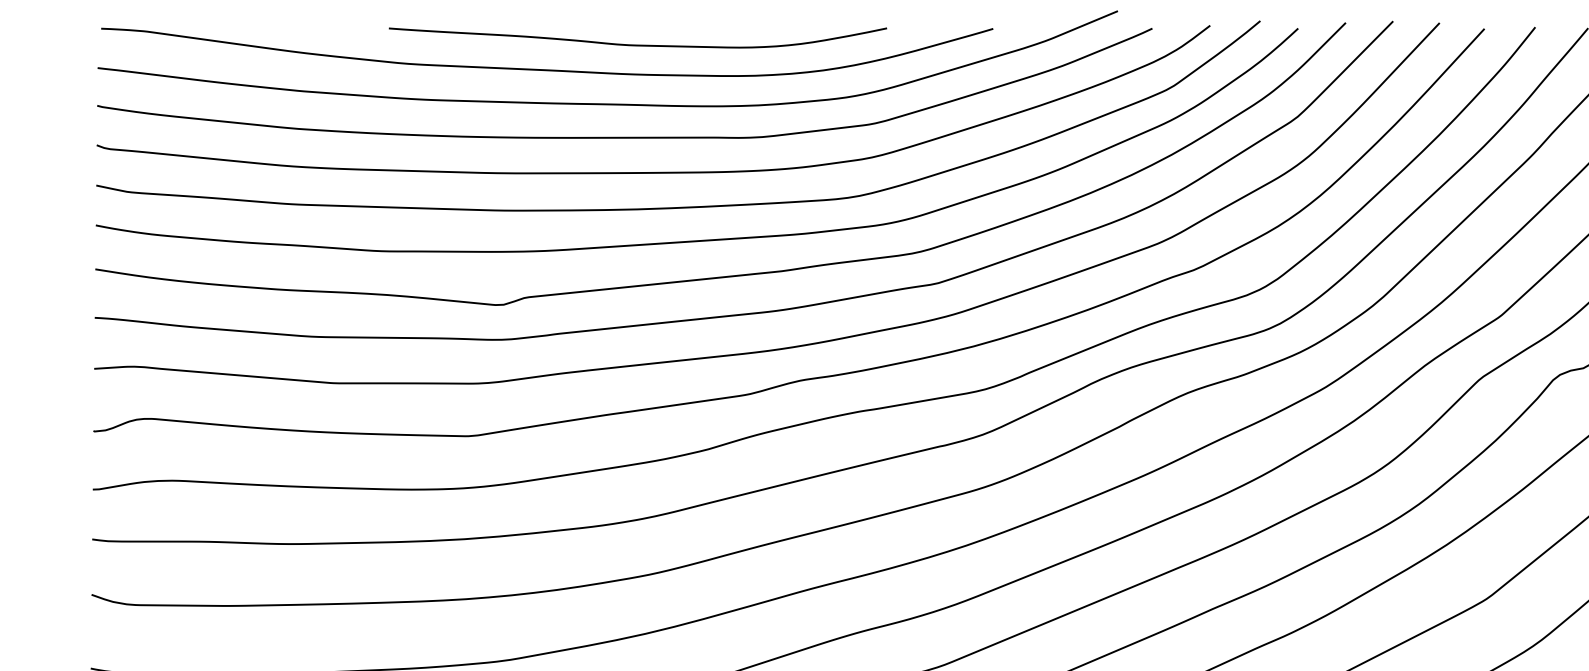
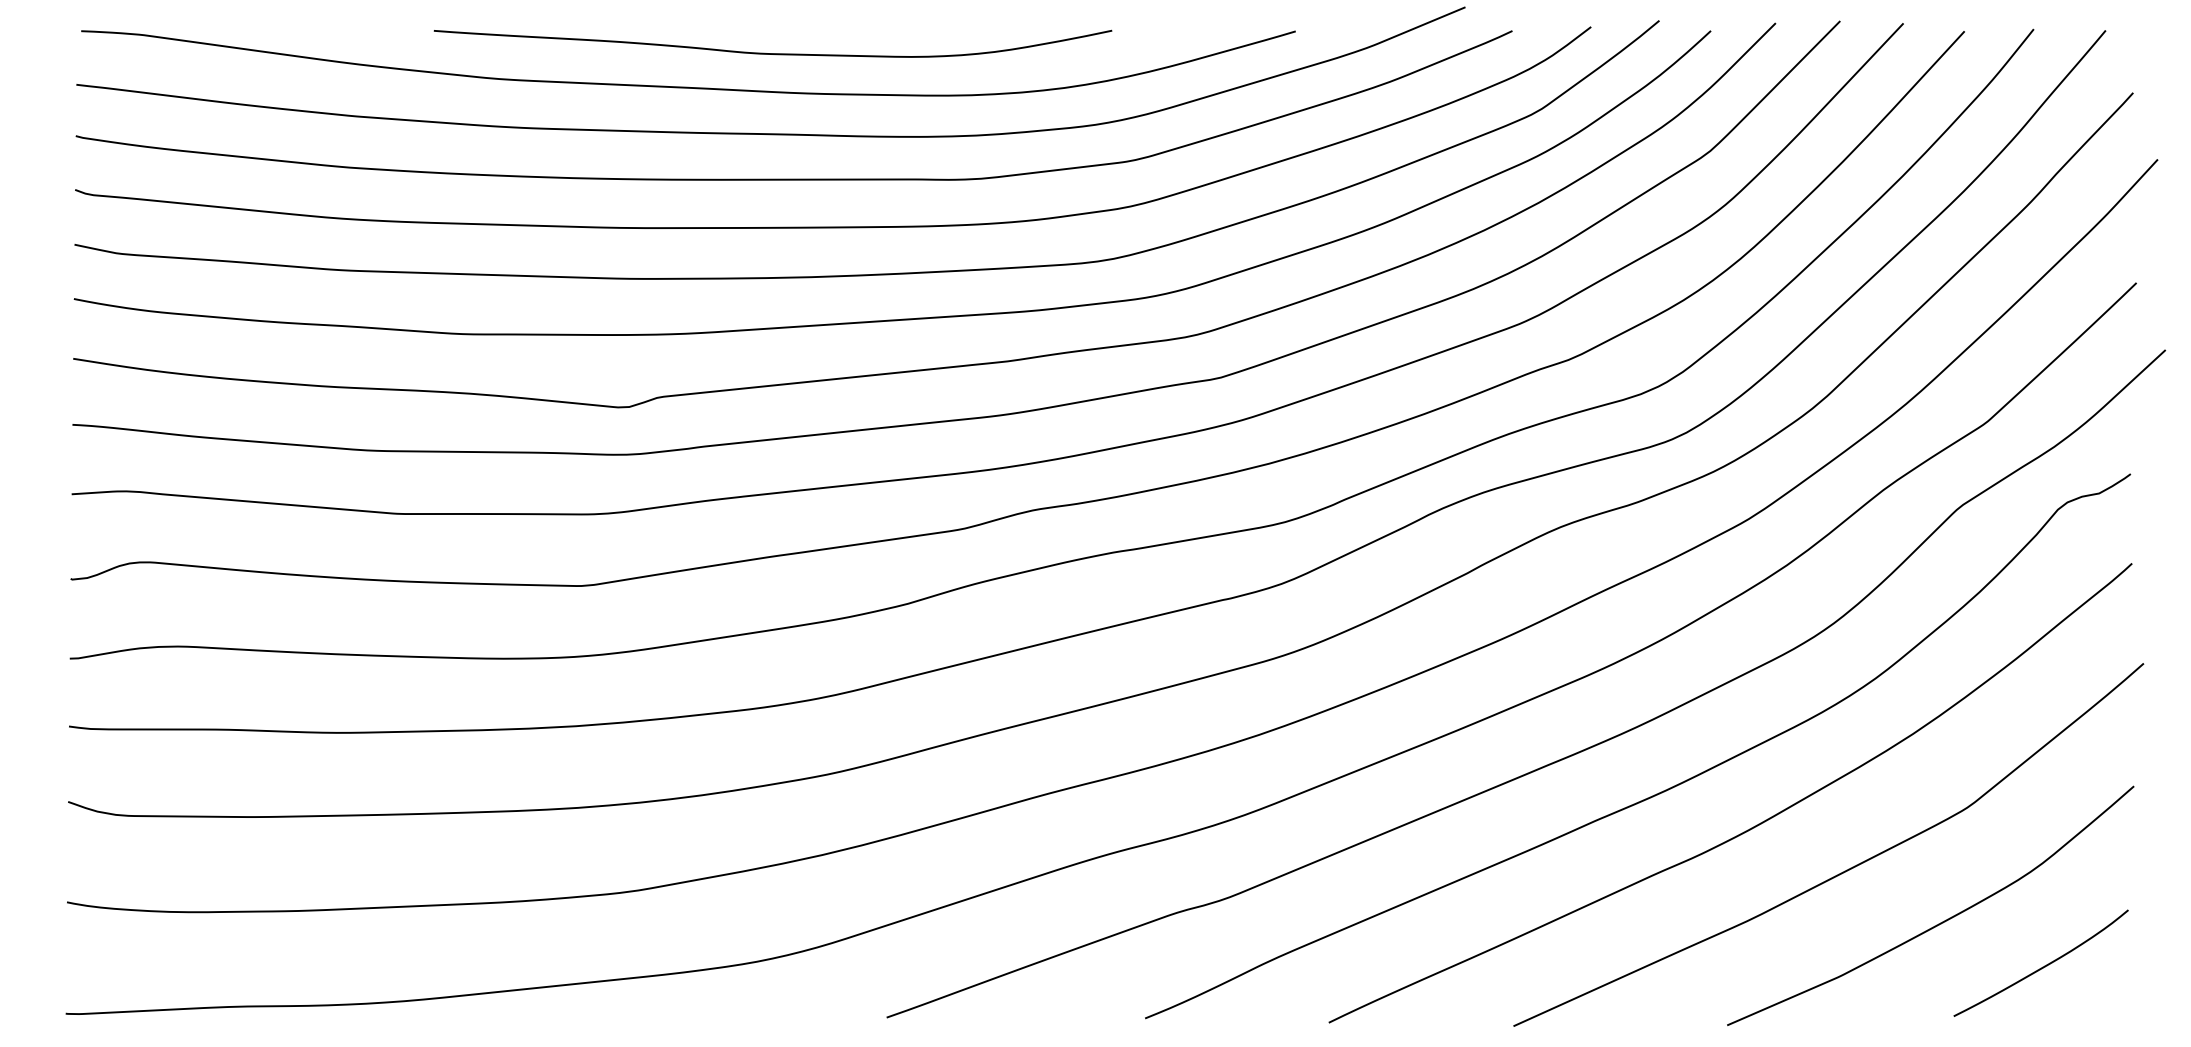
curve: (637, 45) -> (772, 53), moved

